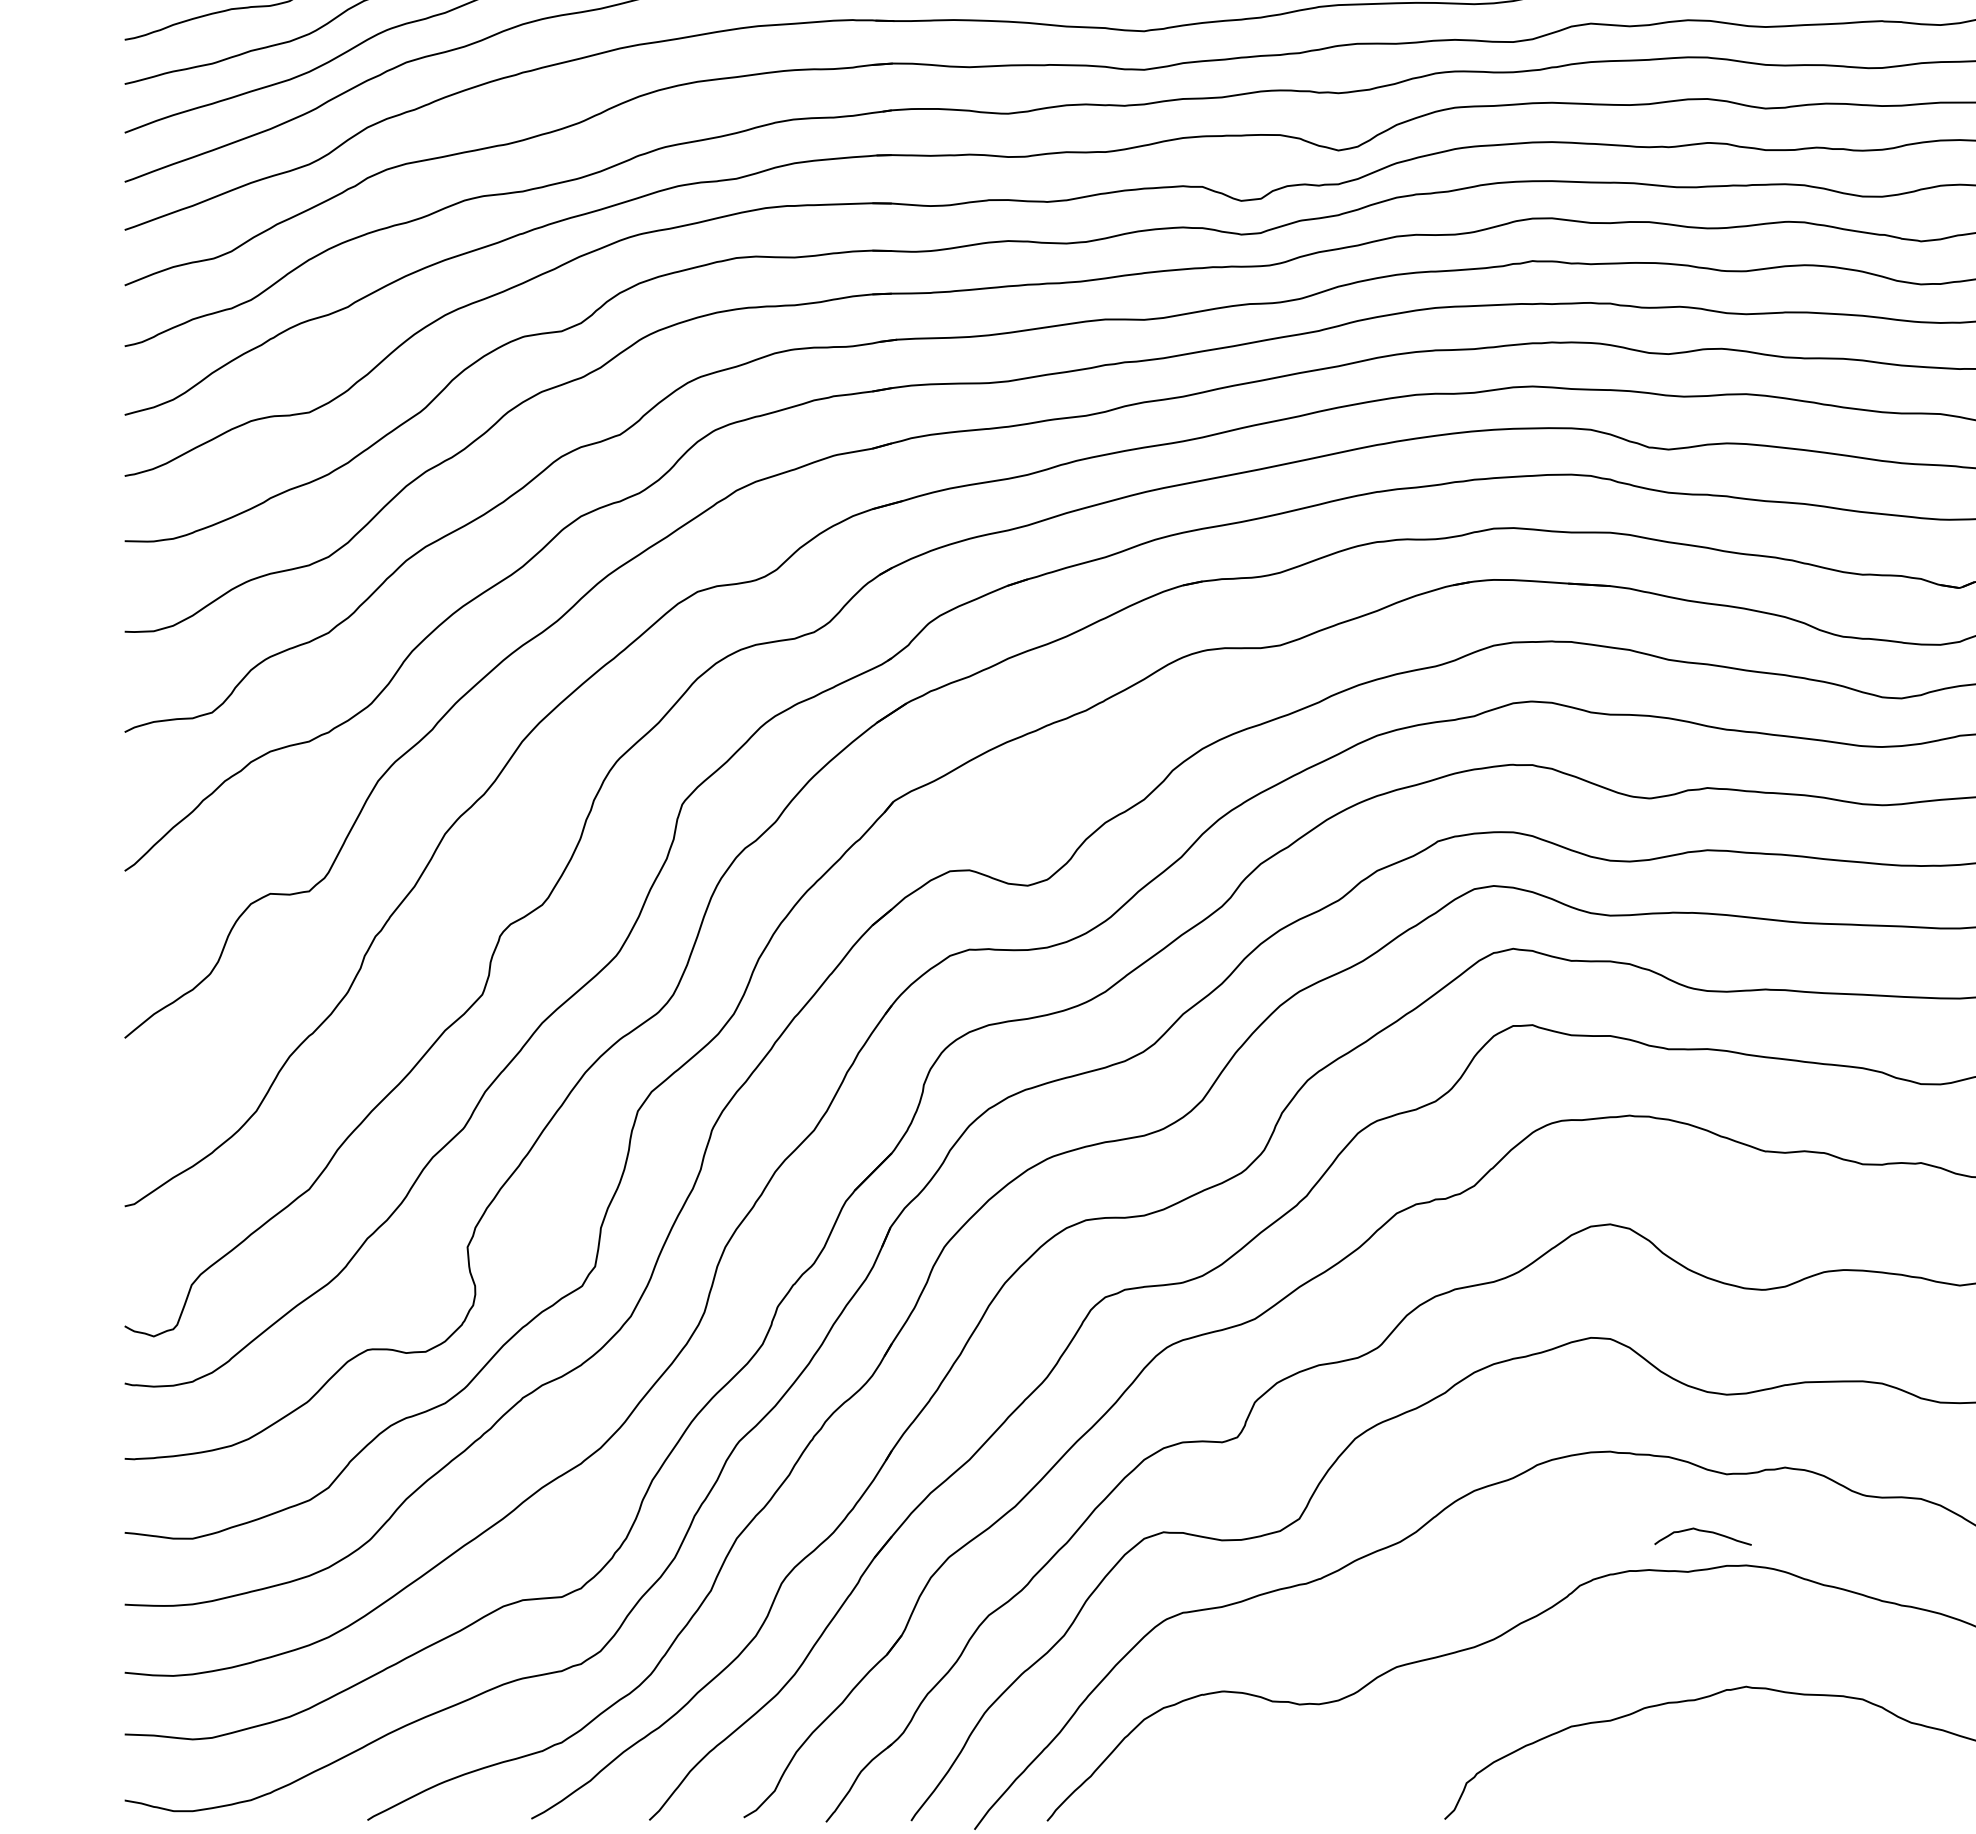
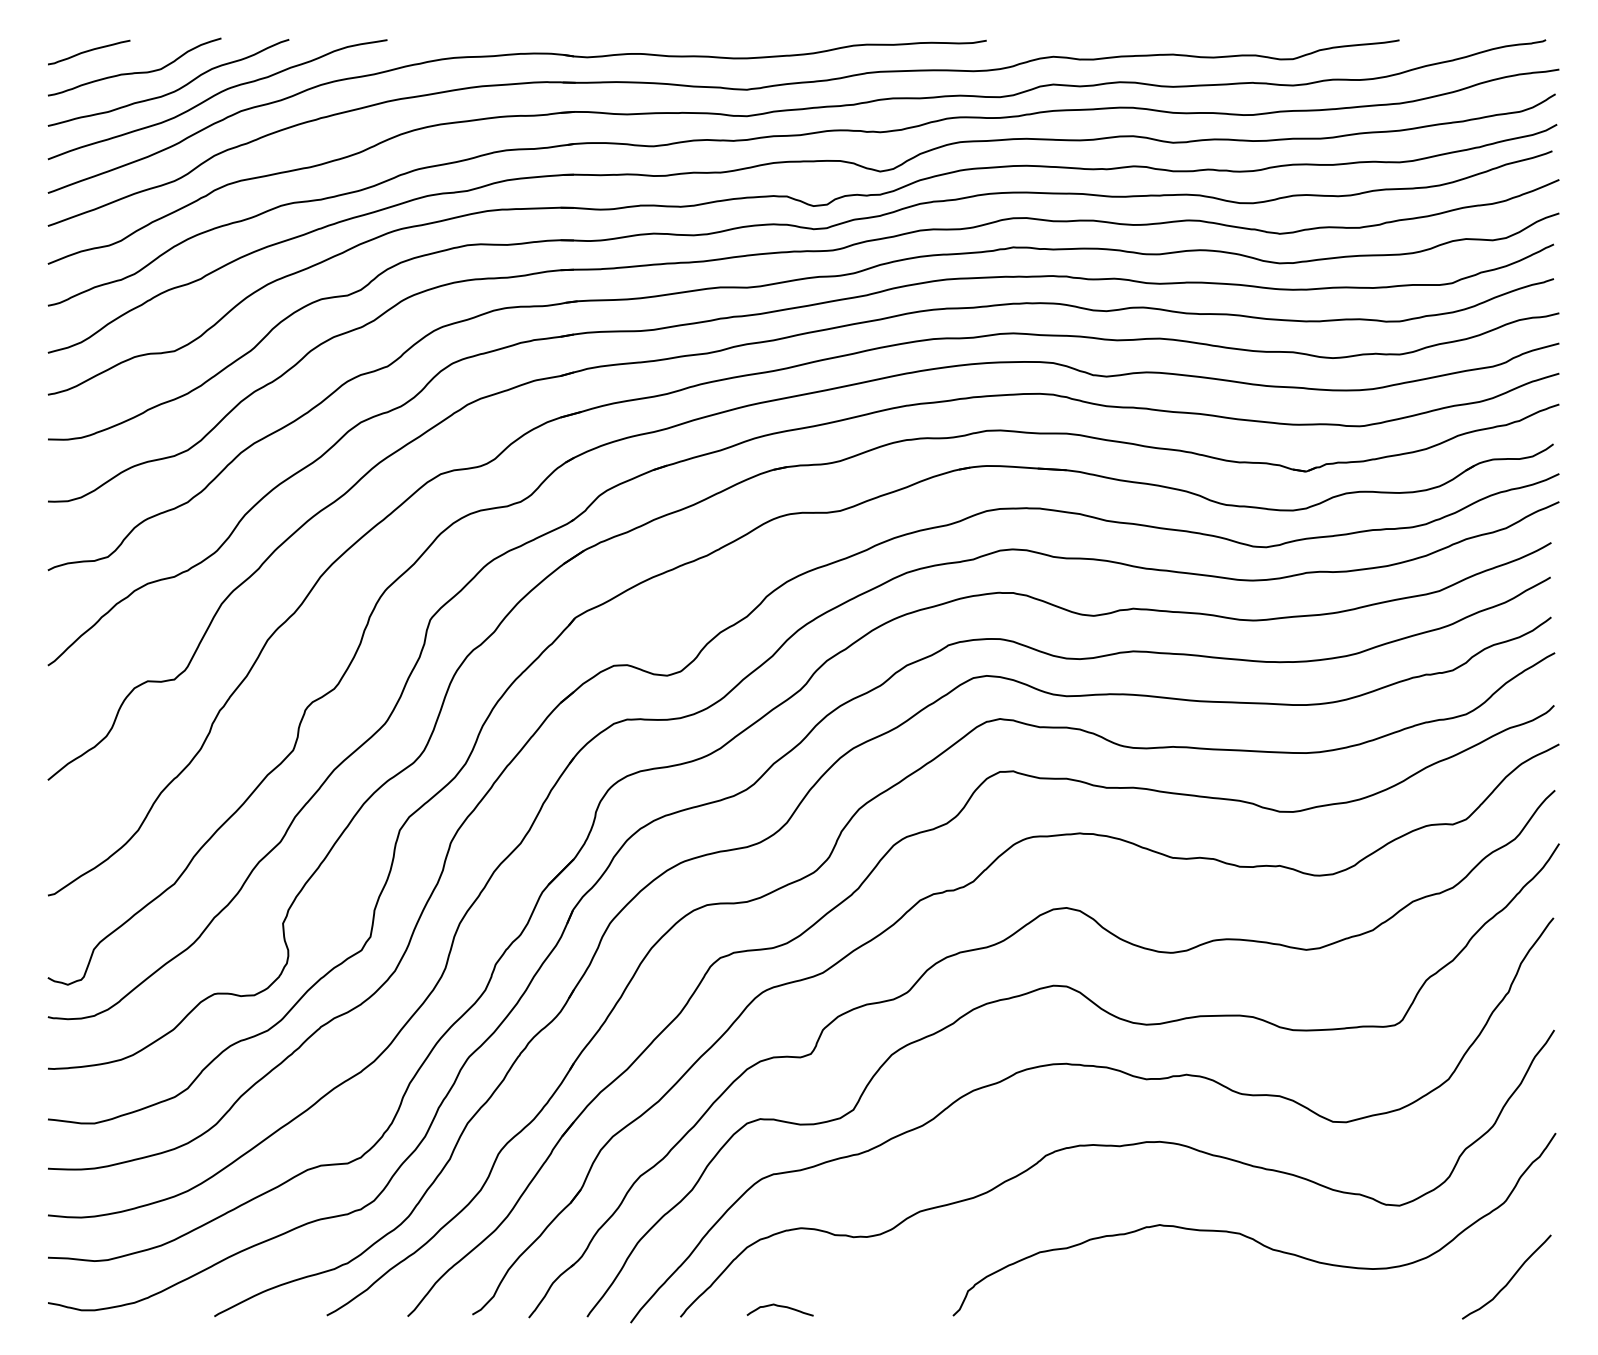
curve: (1703, 1532) -> (780, 1307), moved

